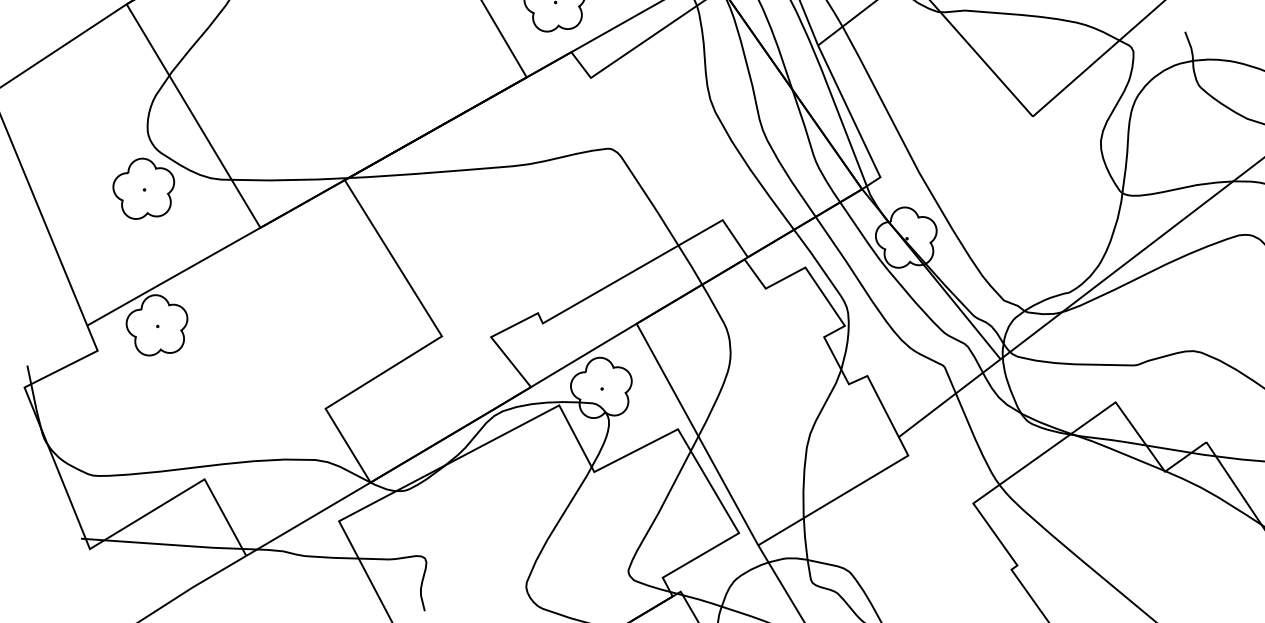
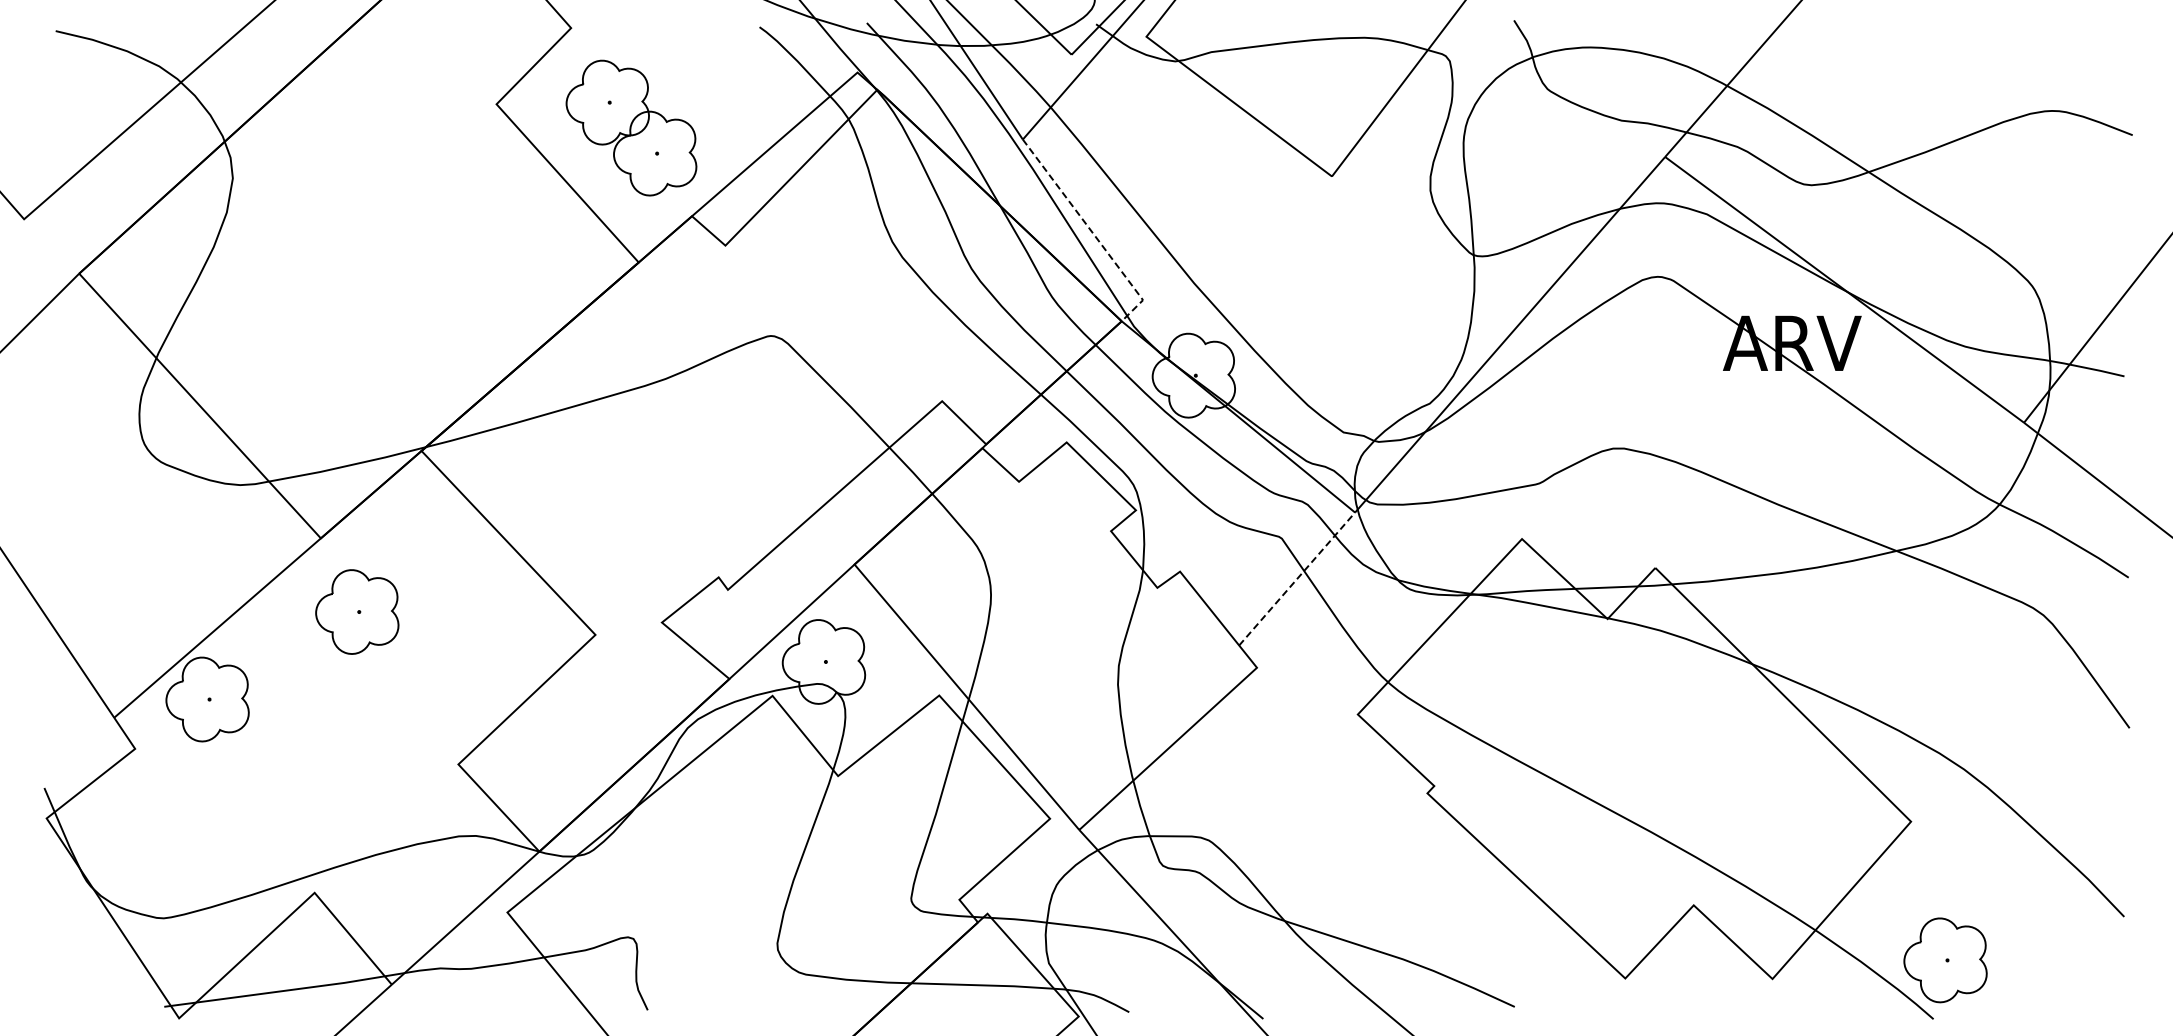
line: (854, 122) -> (1092, 233), solid -> dashed
part: (143, 189) -> (357, 611), moved
line: (950, 397) -> (1297, 578), solid -> dashed

